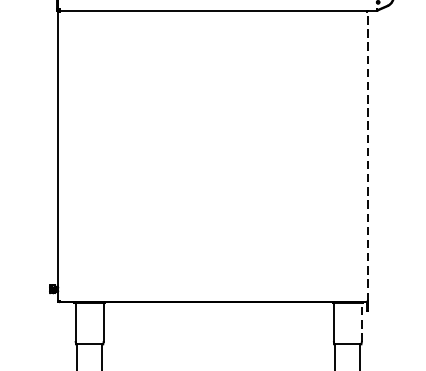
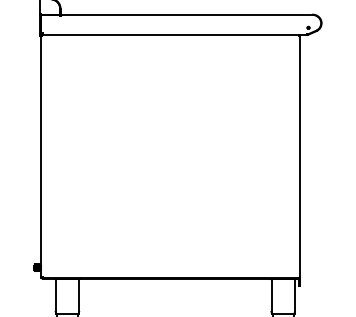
line: (368, 155) -> (300, 155), dashed -> solid
line: (361, 322) -> (294, 295), dashed -> solid

